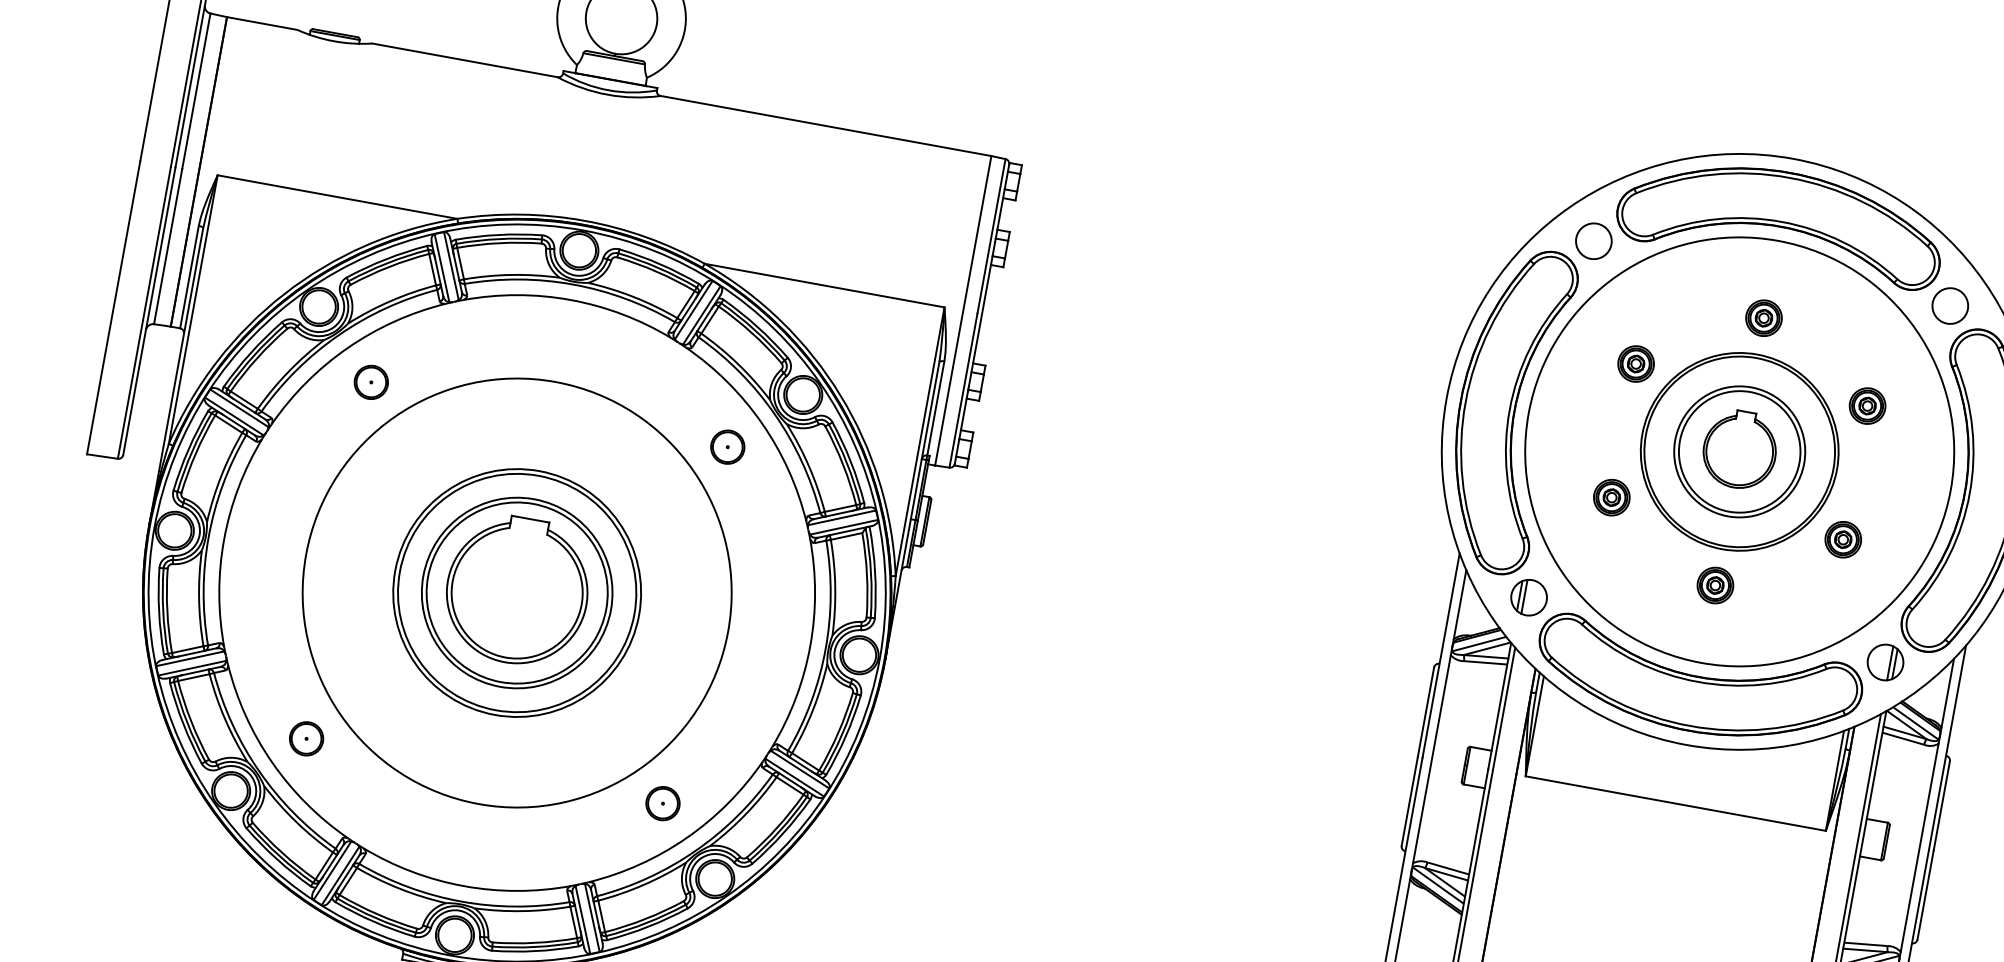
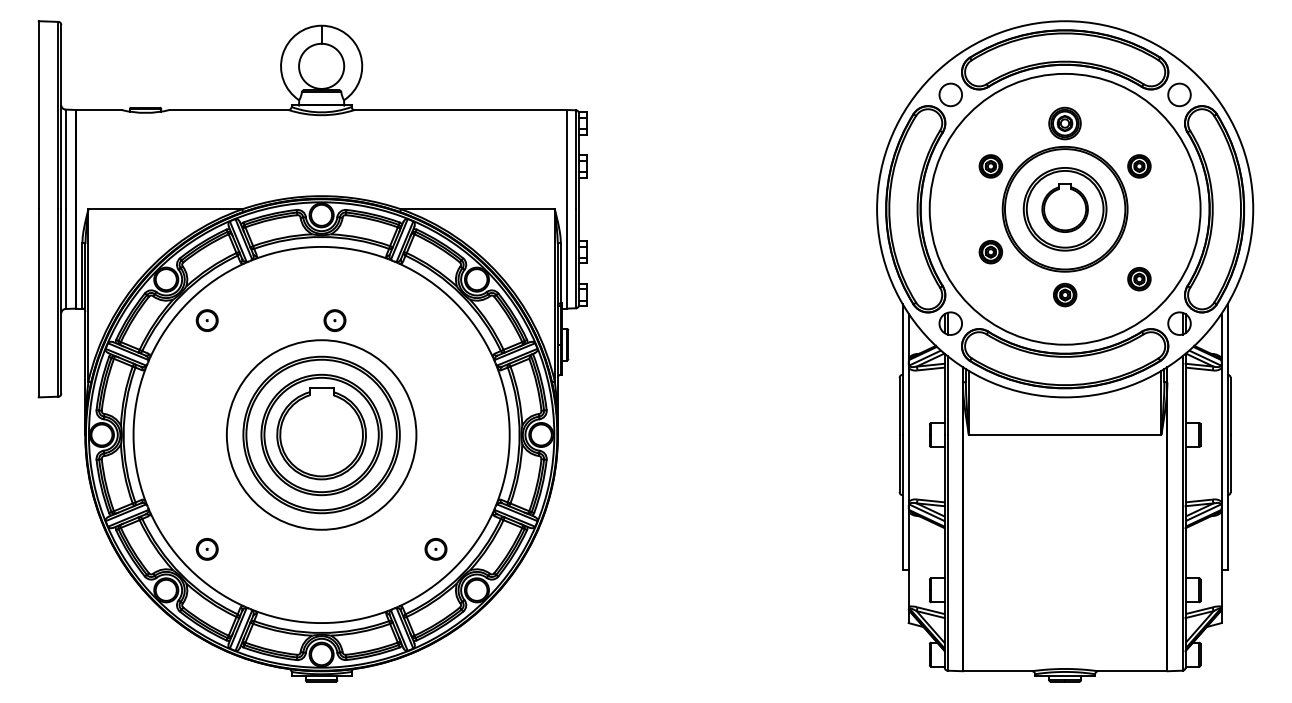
part: (1764, 318) -> (1065, 123), size x1.4
part: (727, 446) -> (334, 320), moved
part: (1843, 540) -> (1139, 279), moved
circle: (517, 592) -> (321, 434), size x0.7

